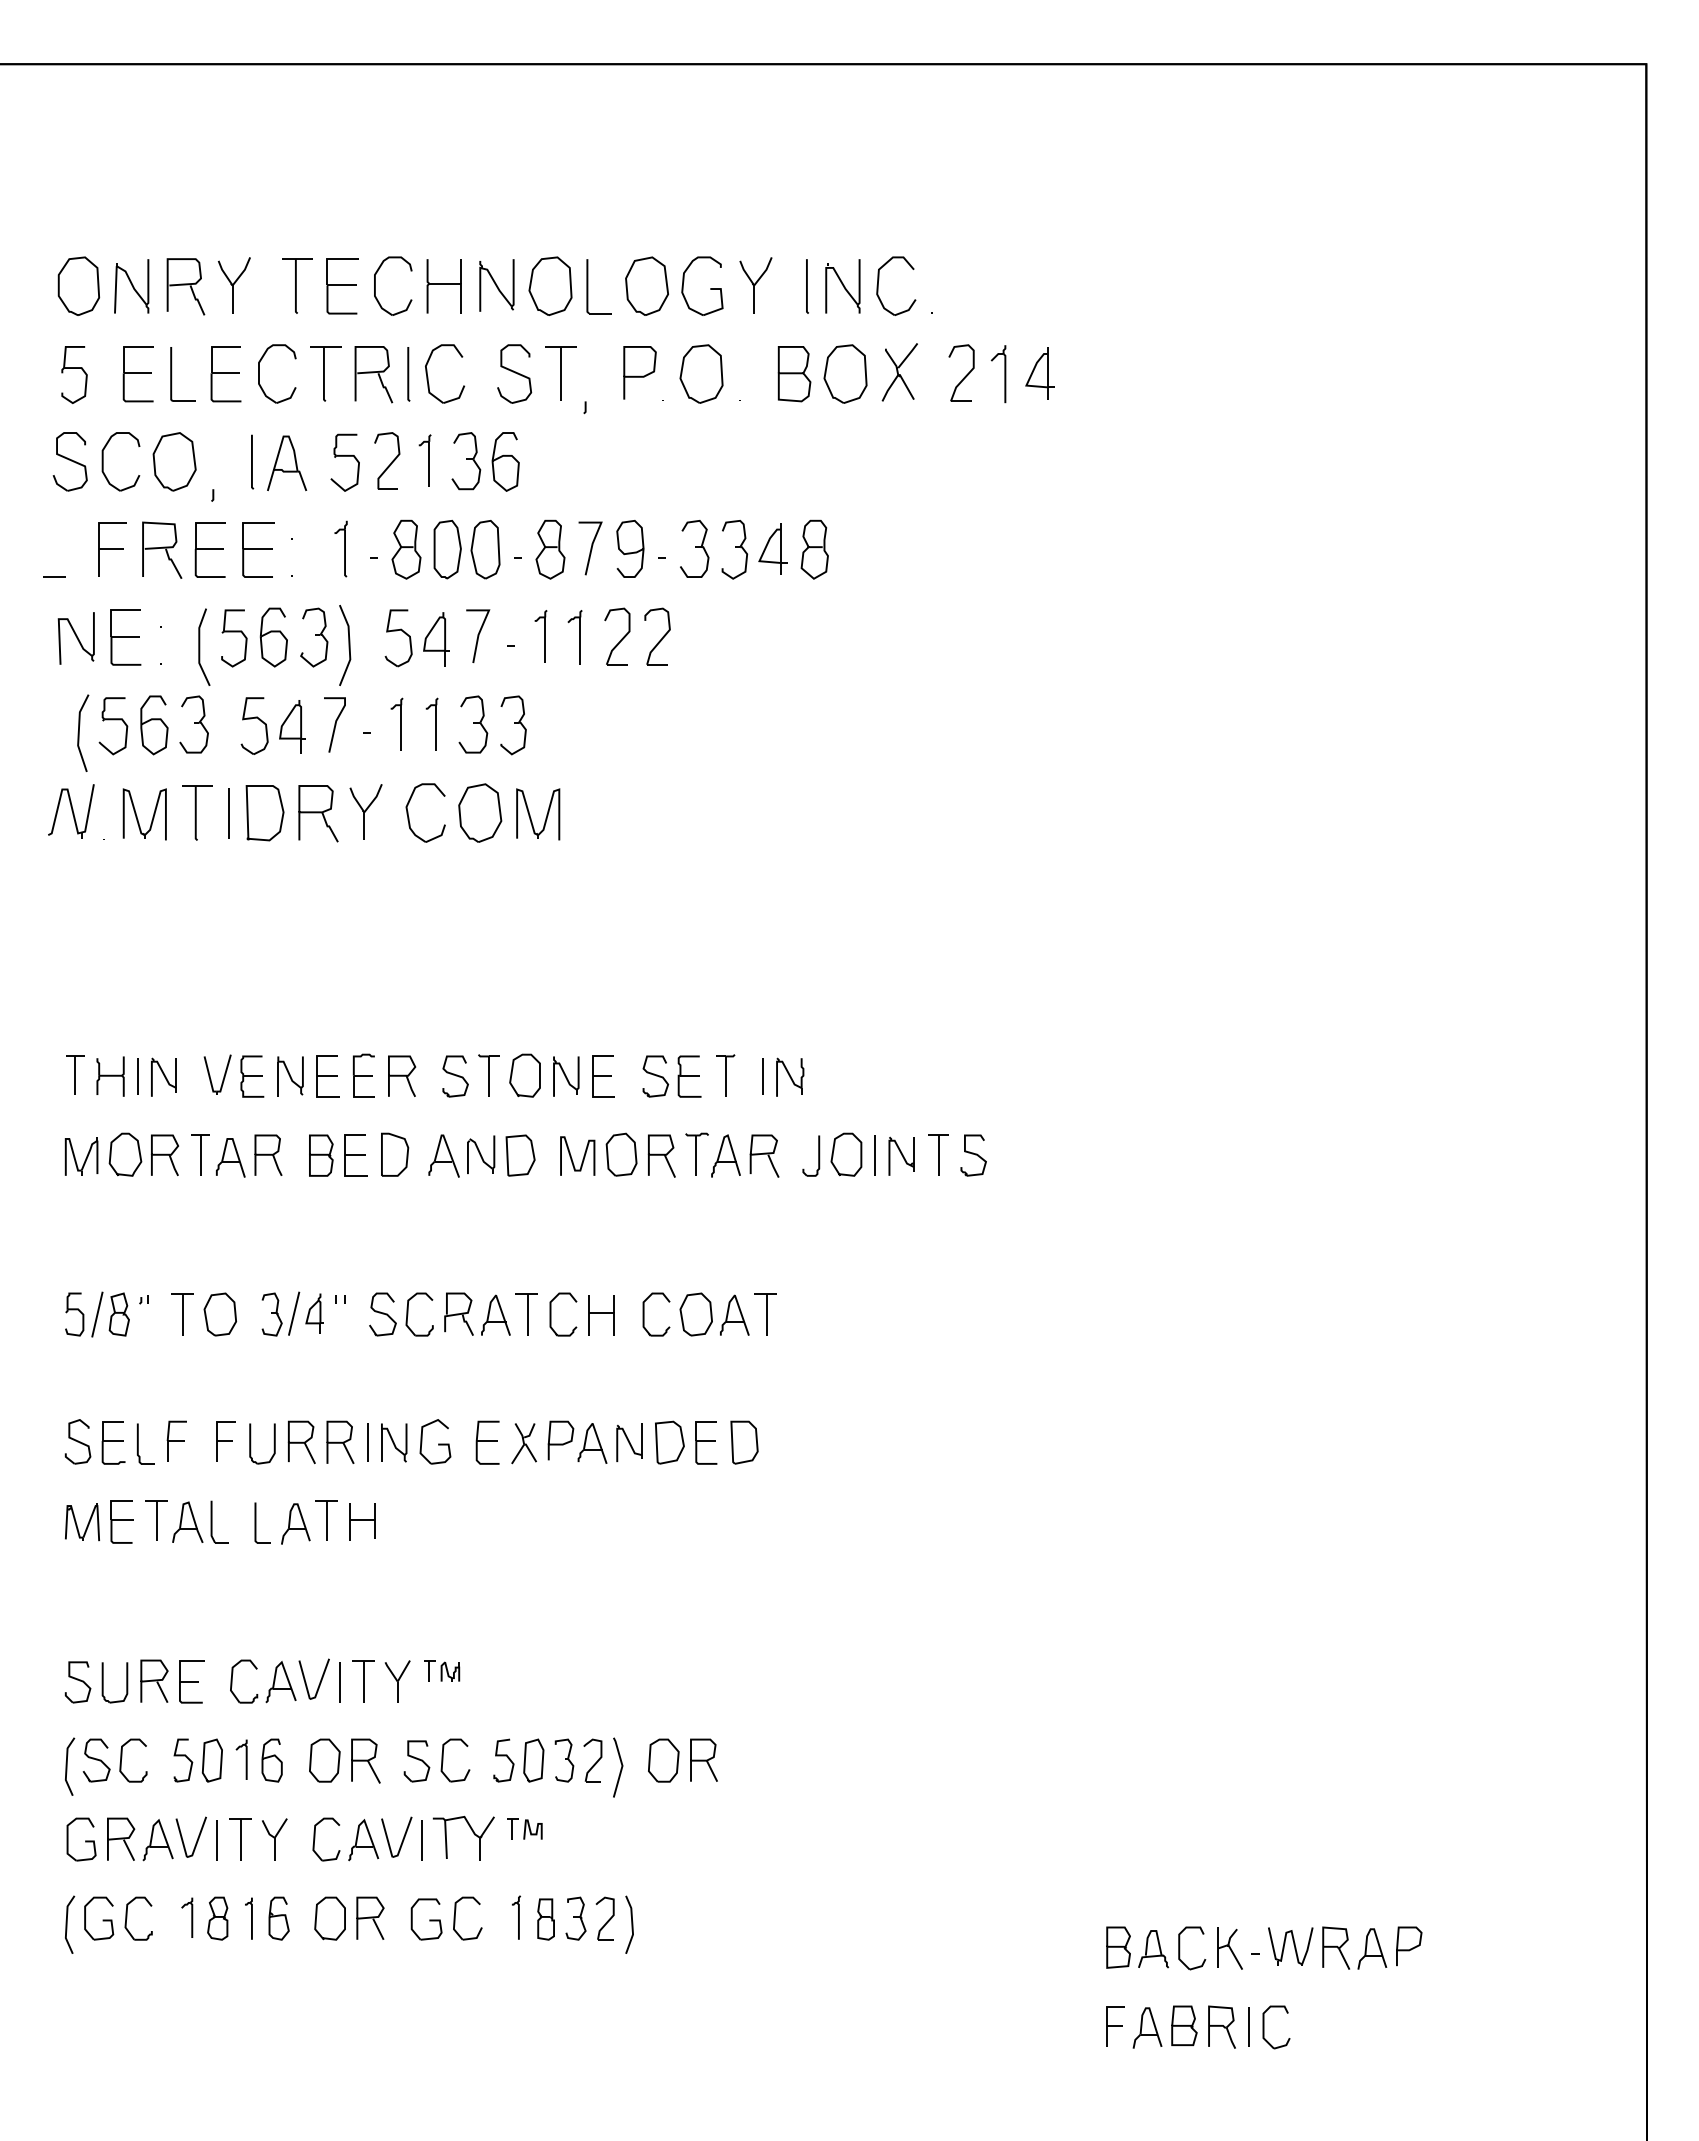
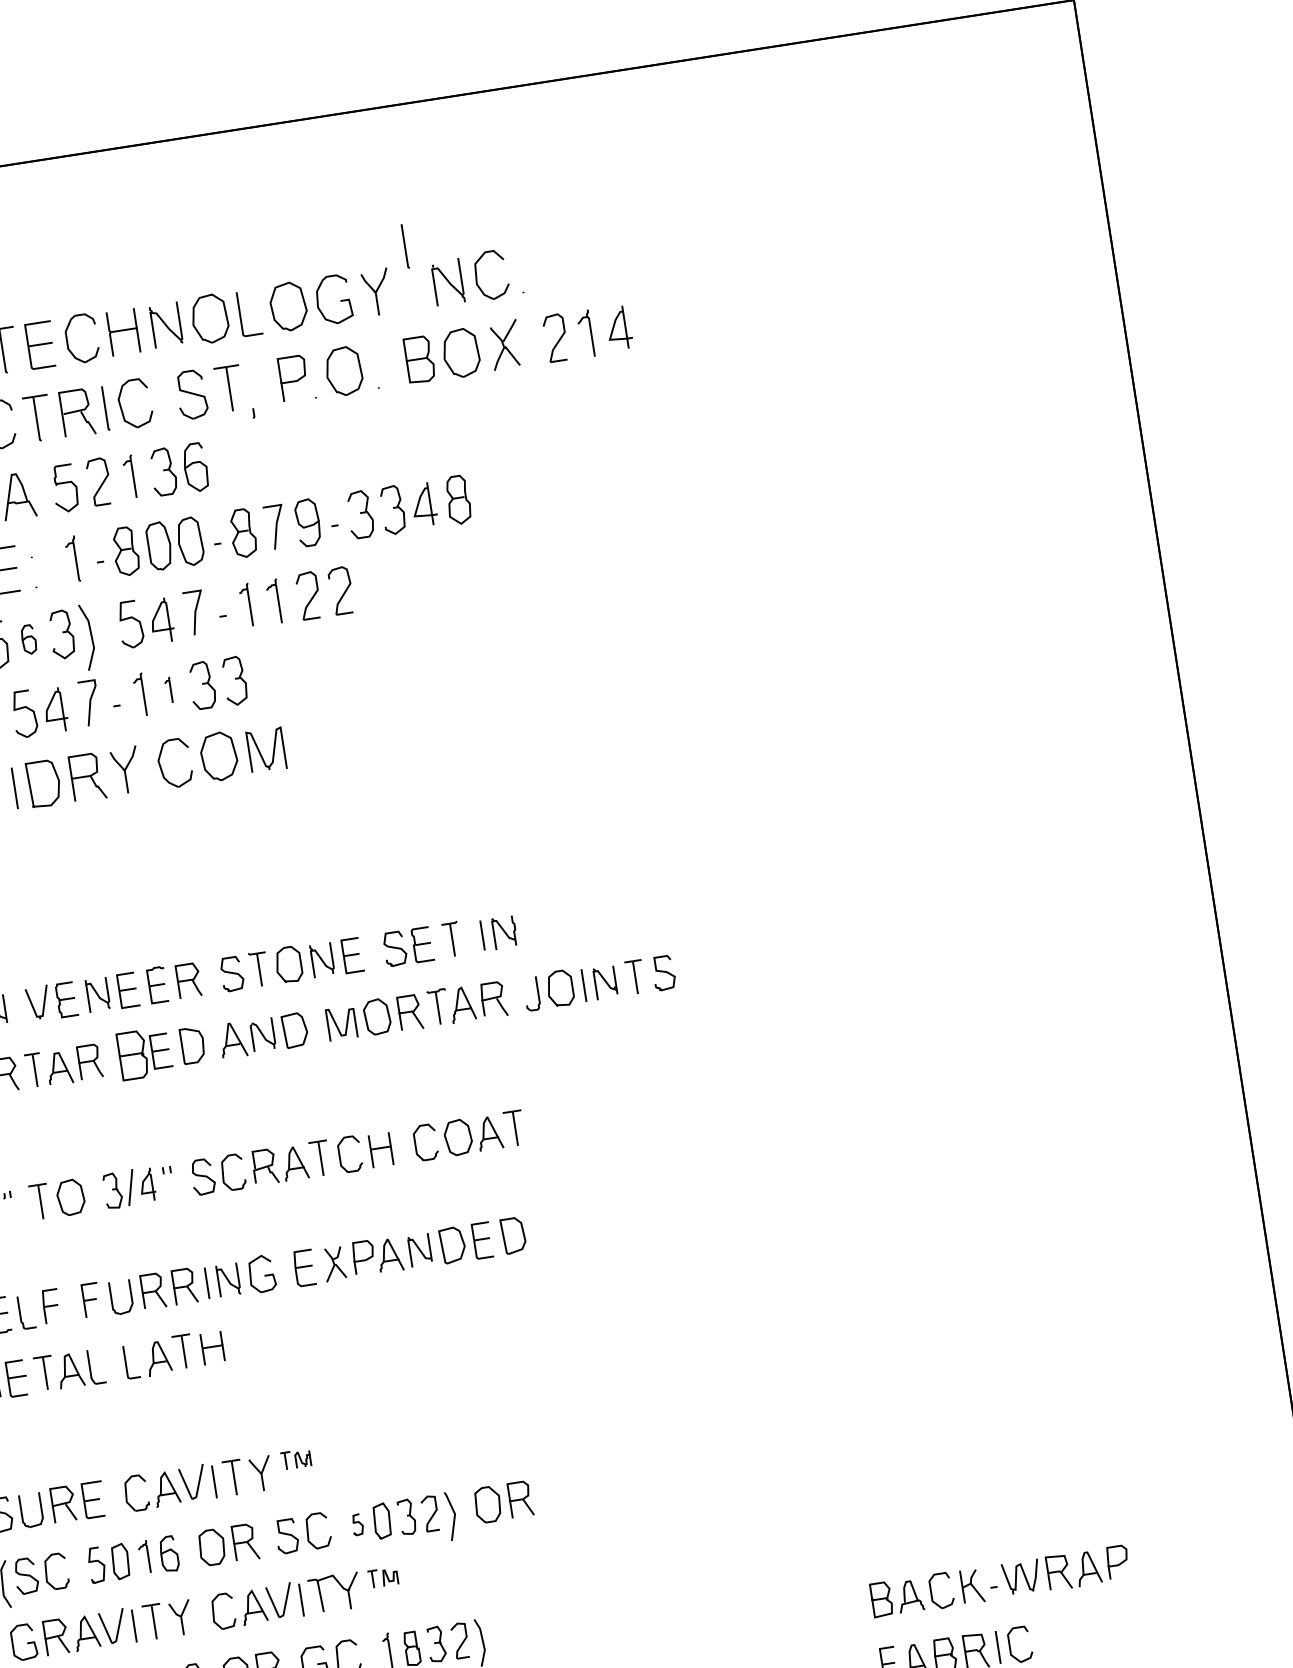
line: (807, 286) -> (405, 246), moved
part: (273, 637) -> (28, 639), size x0.6
part: (431, 723) -> (168, 689), size x0.6
part: (321, 1155) -> (133, 1055), size x1.4
part: (503, 1760) -> (357, 1524), size x0.6

